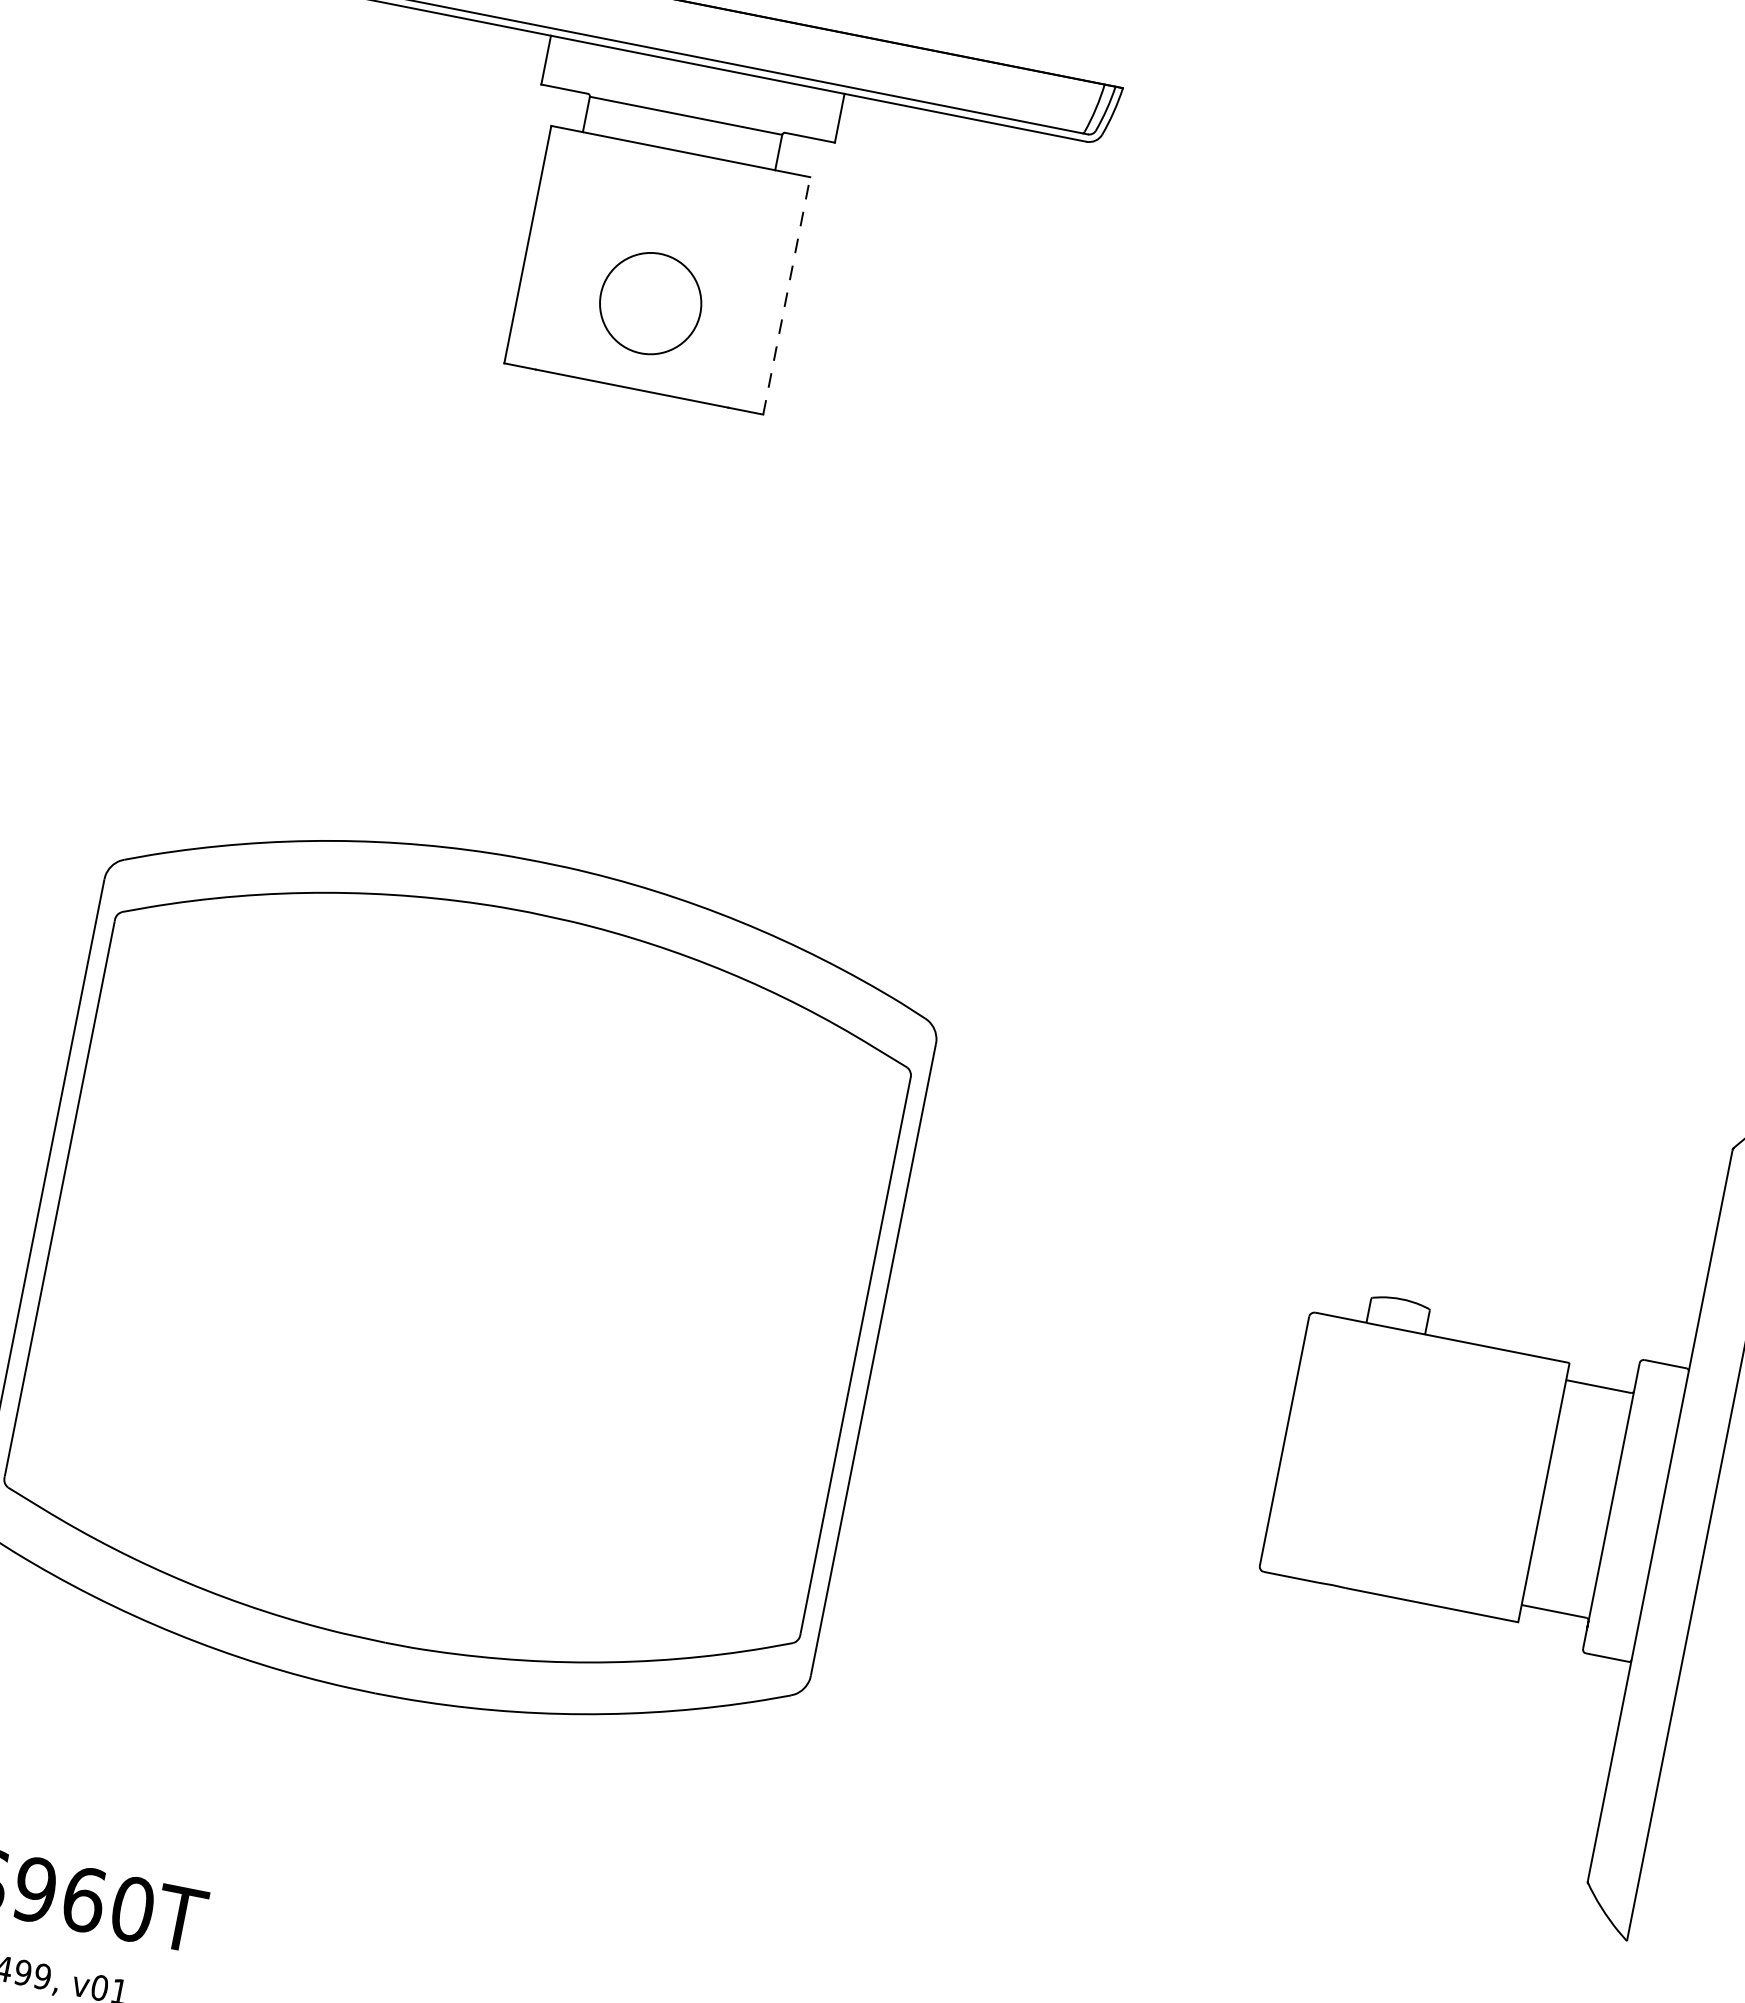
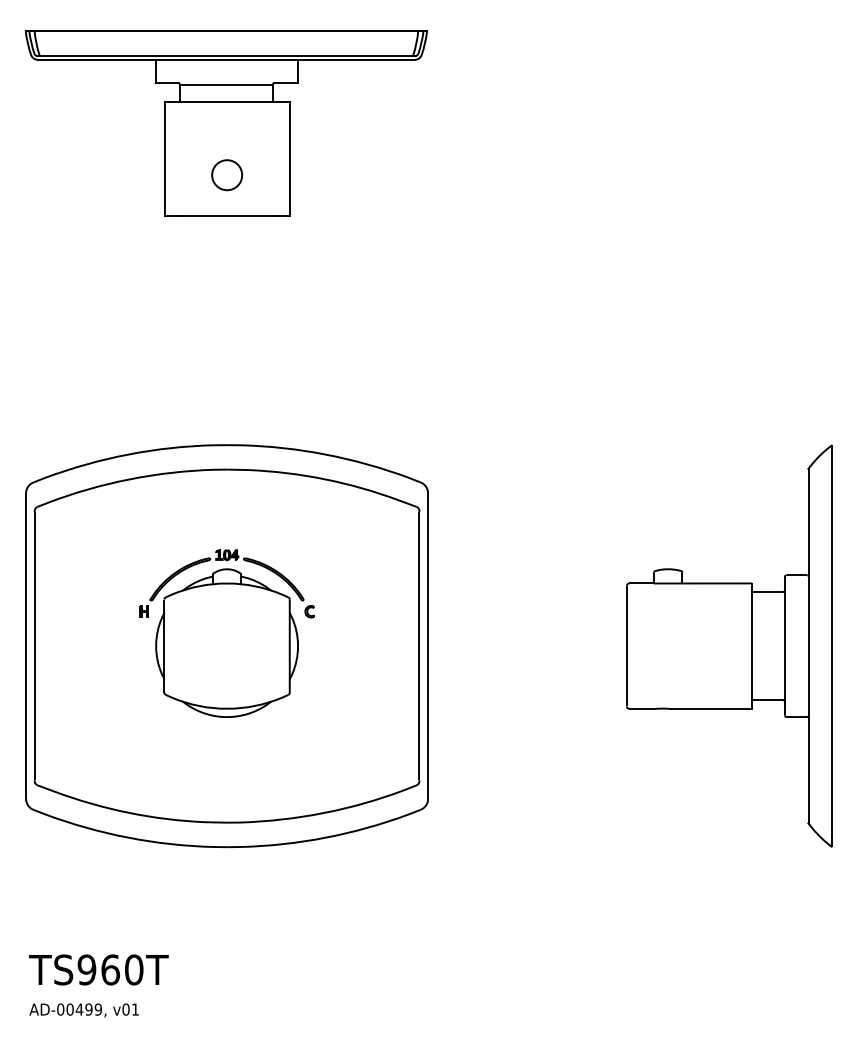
line: (786, 294) -> (289, 158), dashed -> solid
circle: (651, 304) -> (227, 175), size x0.62
part: (461, 1251) -> (226, 633), added

